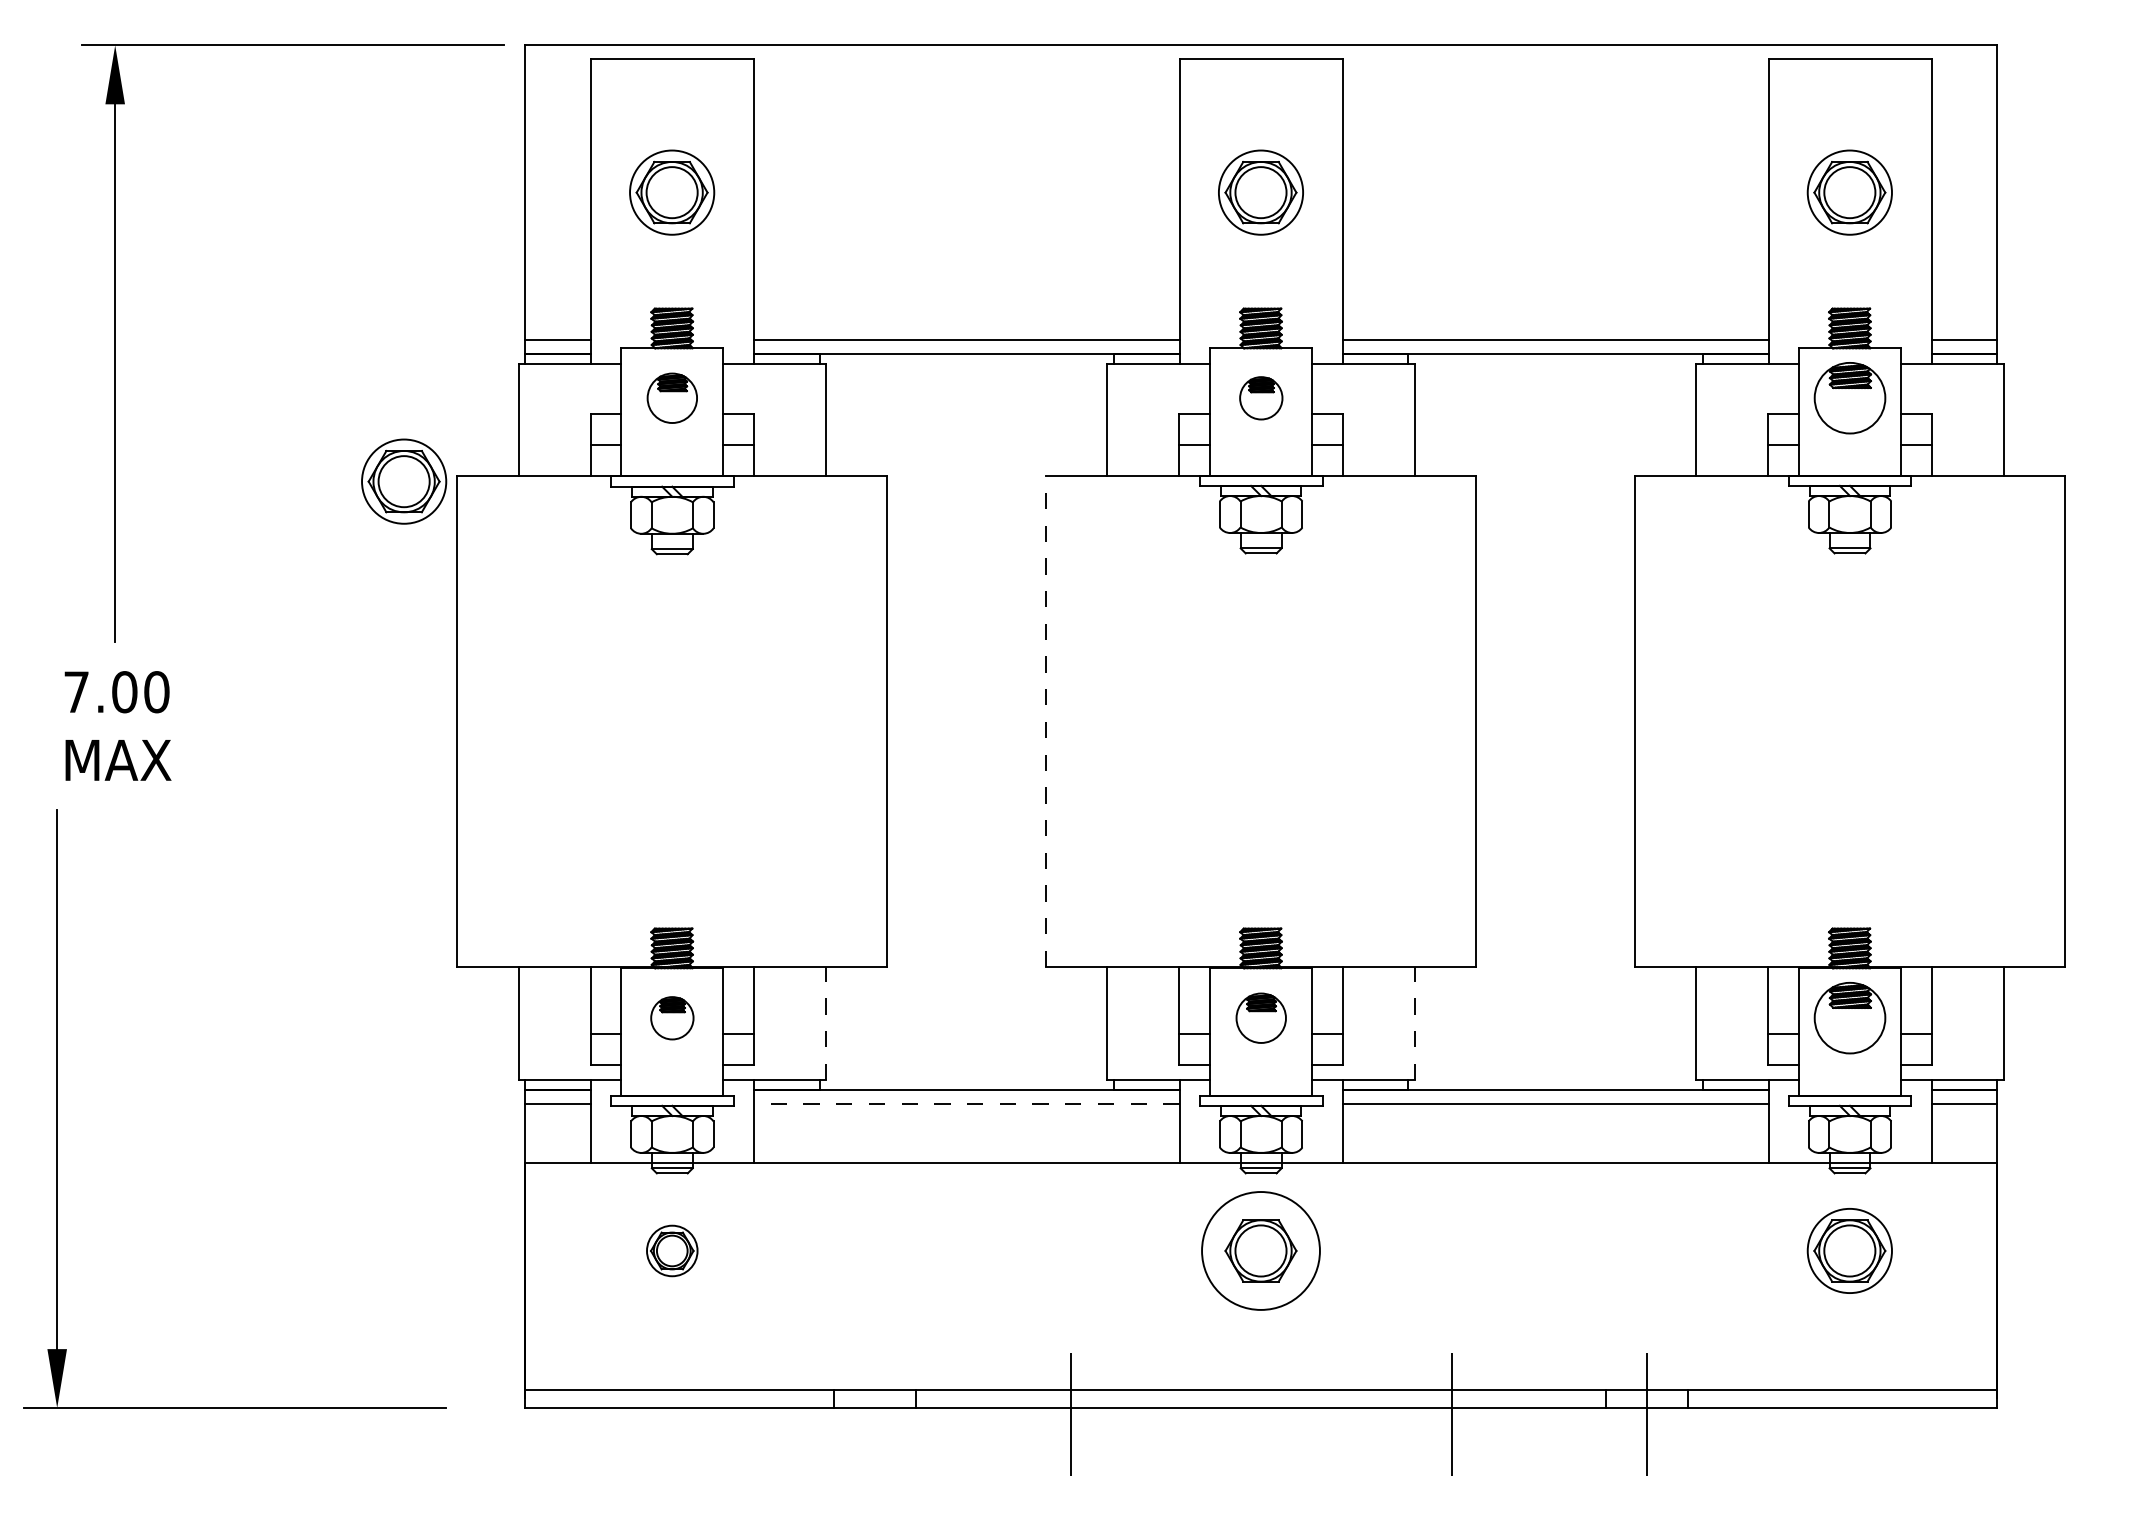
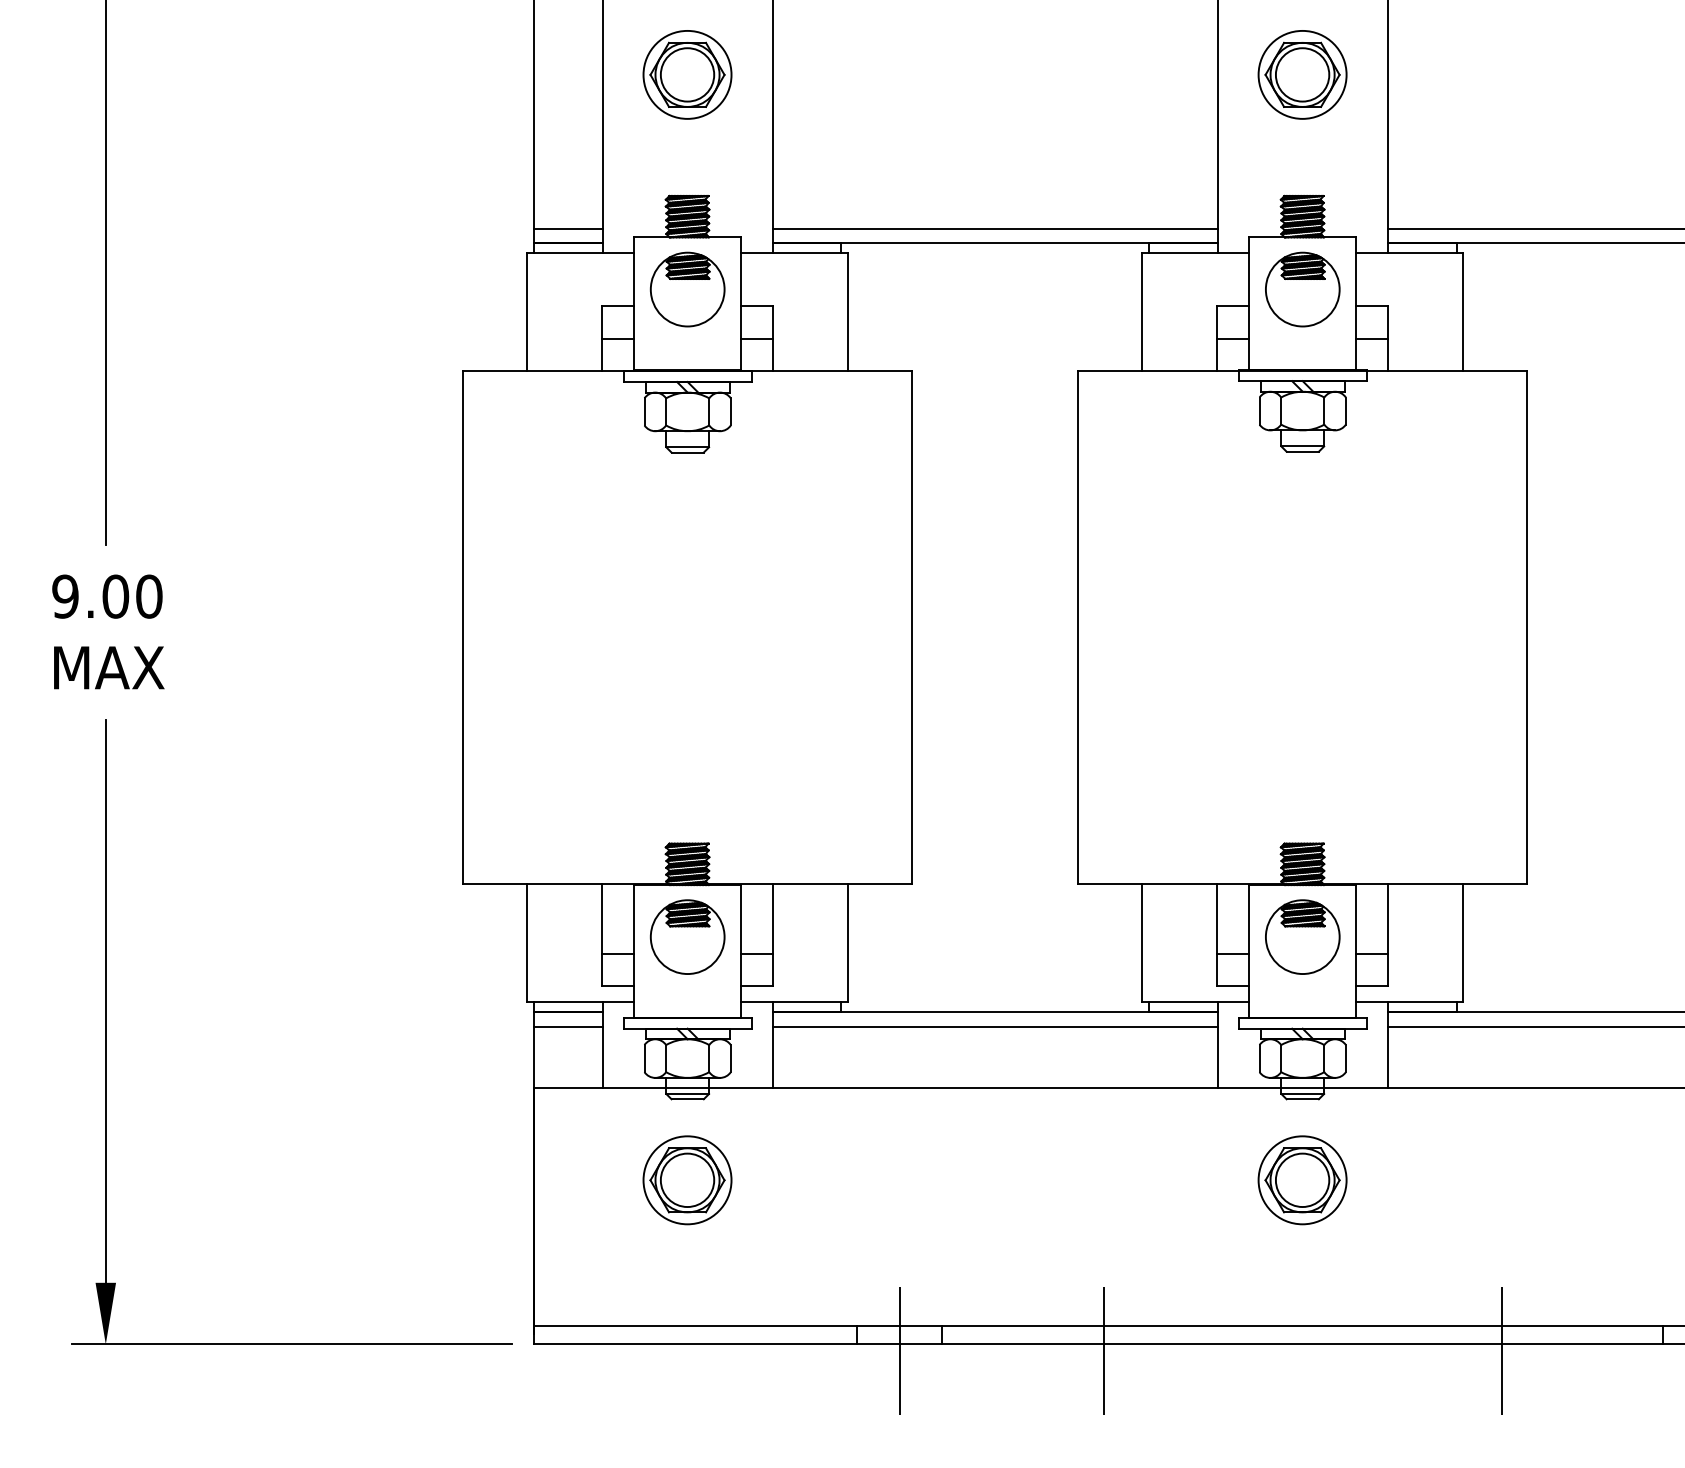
part: (672, 398) -> (687, 289), size x1.43
part: (1261, 398) -> (1303, 289), size x1.67
part: (404, 481) -> (407, 376), removed
text: (76, 692) -> (65, 596), 7.00 -> 9.00
line: (1046, 721) -> (1078, 627), dashed -> solid
part: (672, 1018) -> (687, 937), size x1.67
part: (1261, 1018) -> (1303, 937), size x1.43
line: (826, 1023) -> (848, 942), dashed -> solid
line: (1414, 1023) -> (1462, 942), dashed -> solid
line: (966, 1103) -> (994, 1026), dashed -> solid
part: (57, 1108) -> (106, 1031), moved
part: (672, 1250) -> (687, 1179), size x1.67
circle: (1260, 1250) -> (1302, 1179), size x0.71
line: (875, 1414) -> (899, 1351), added

